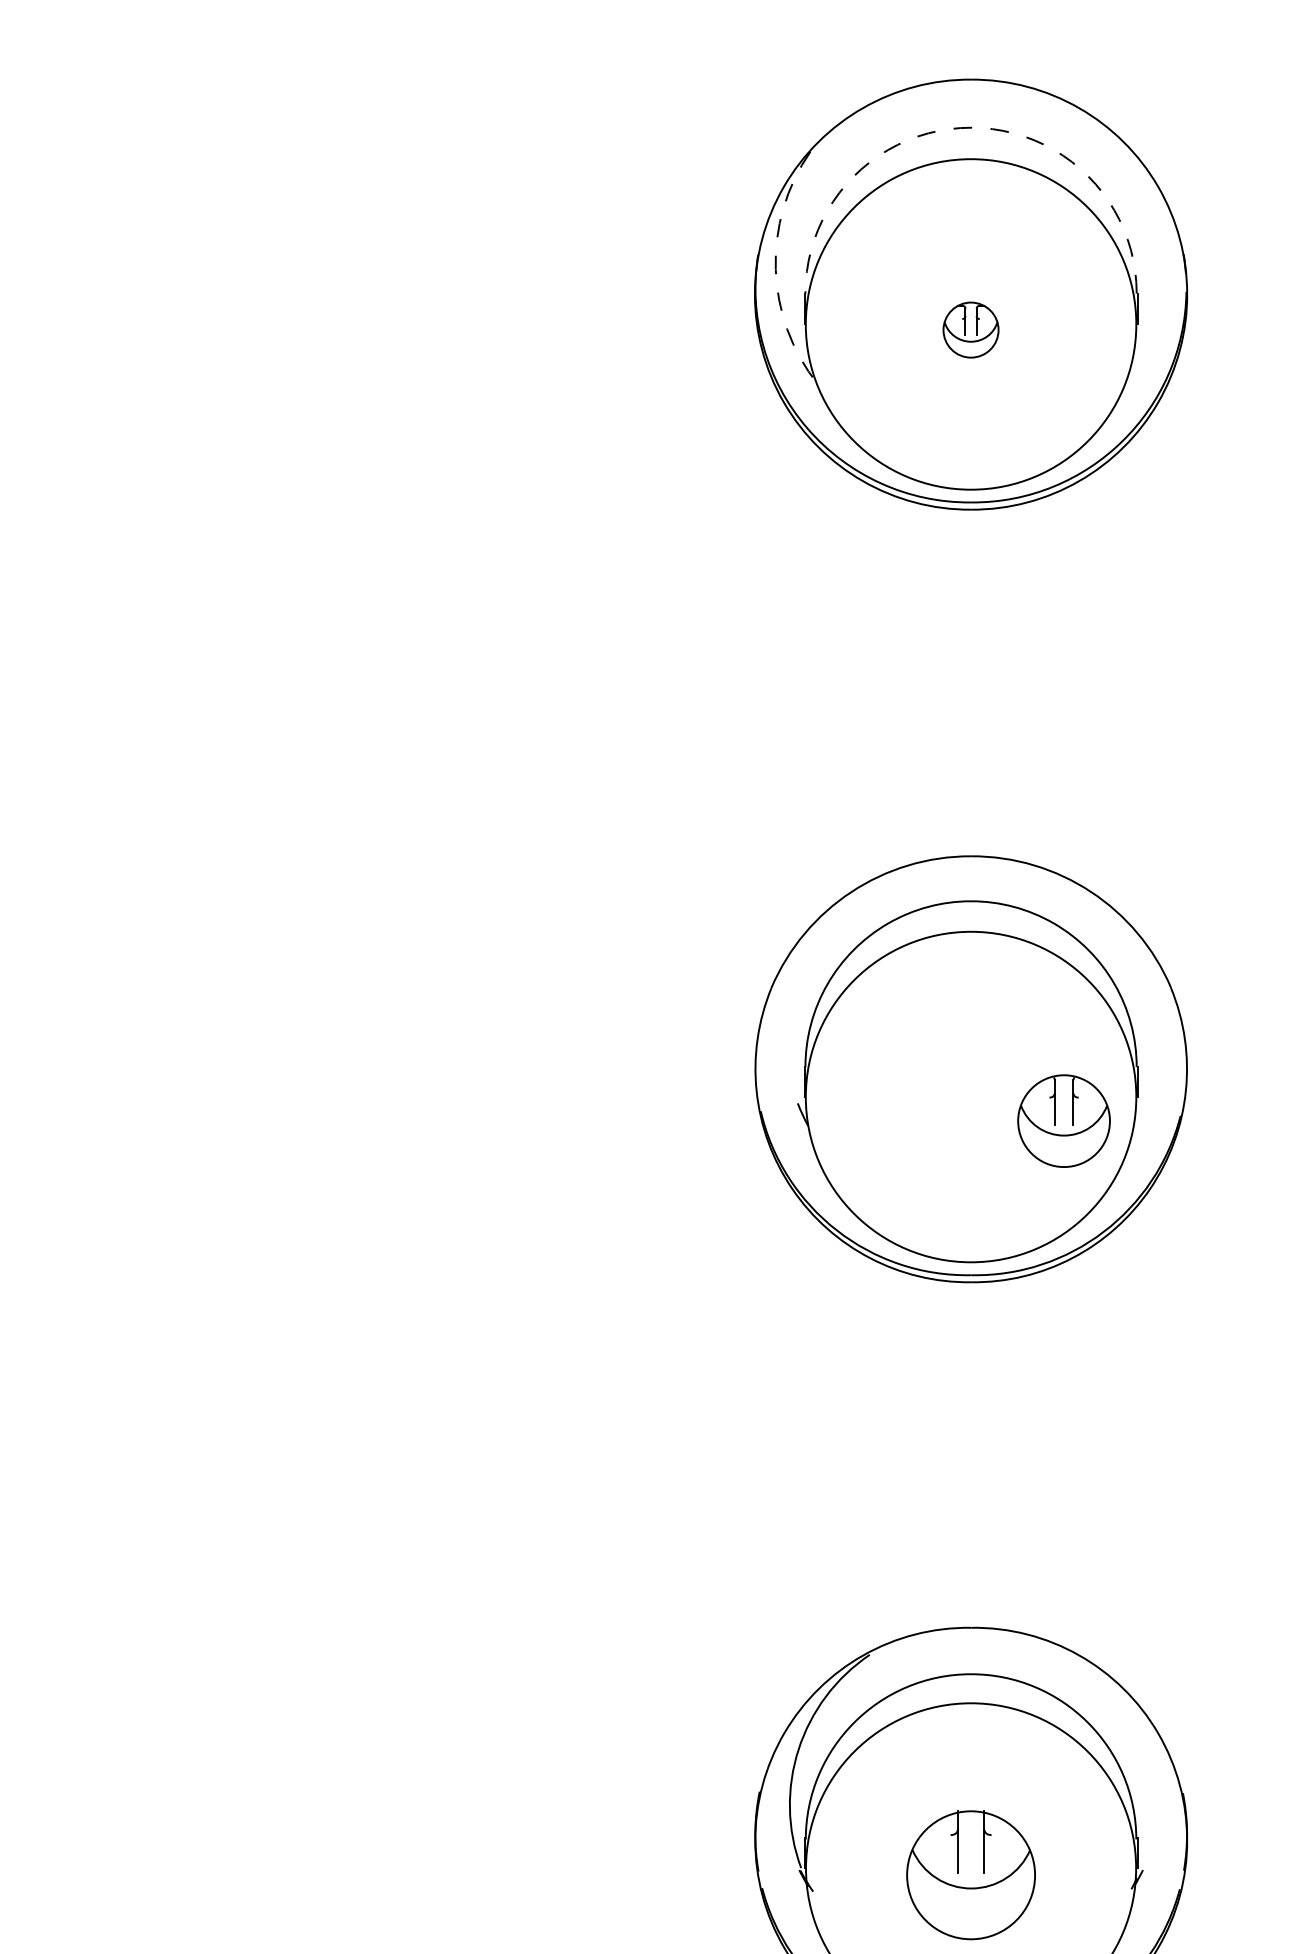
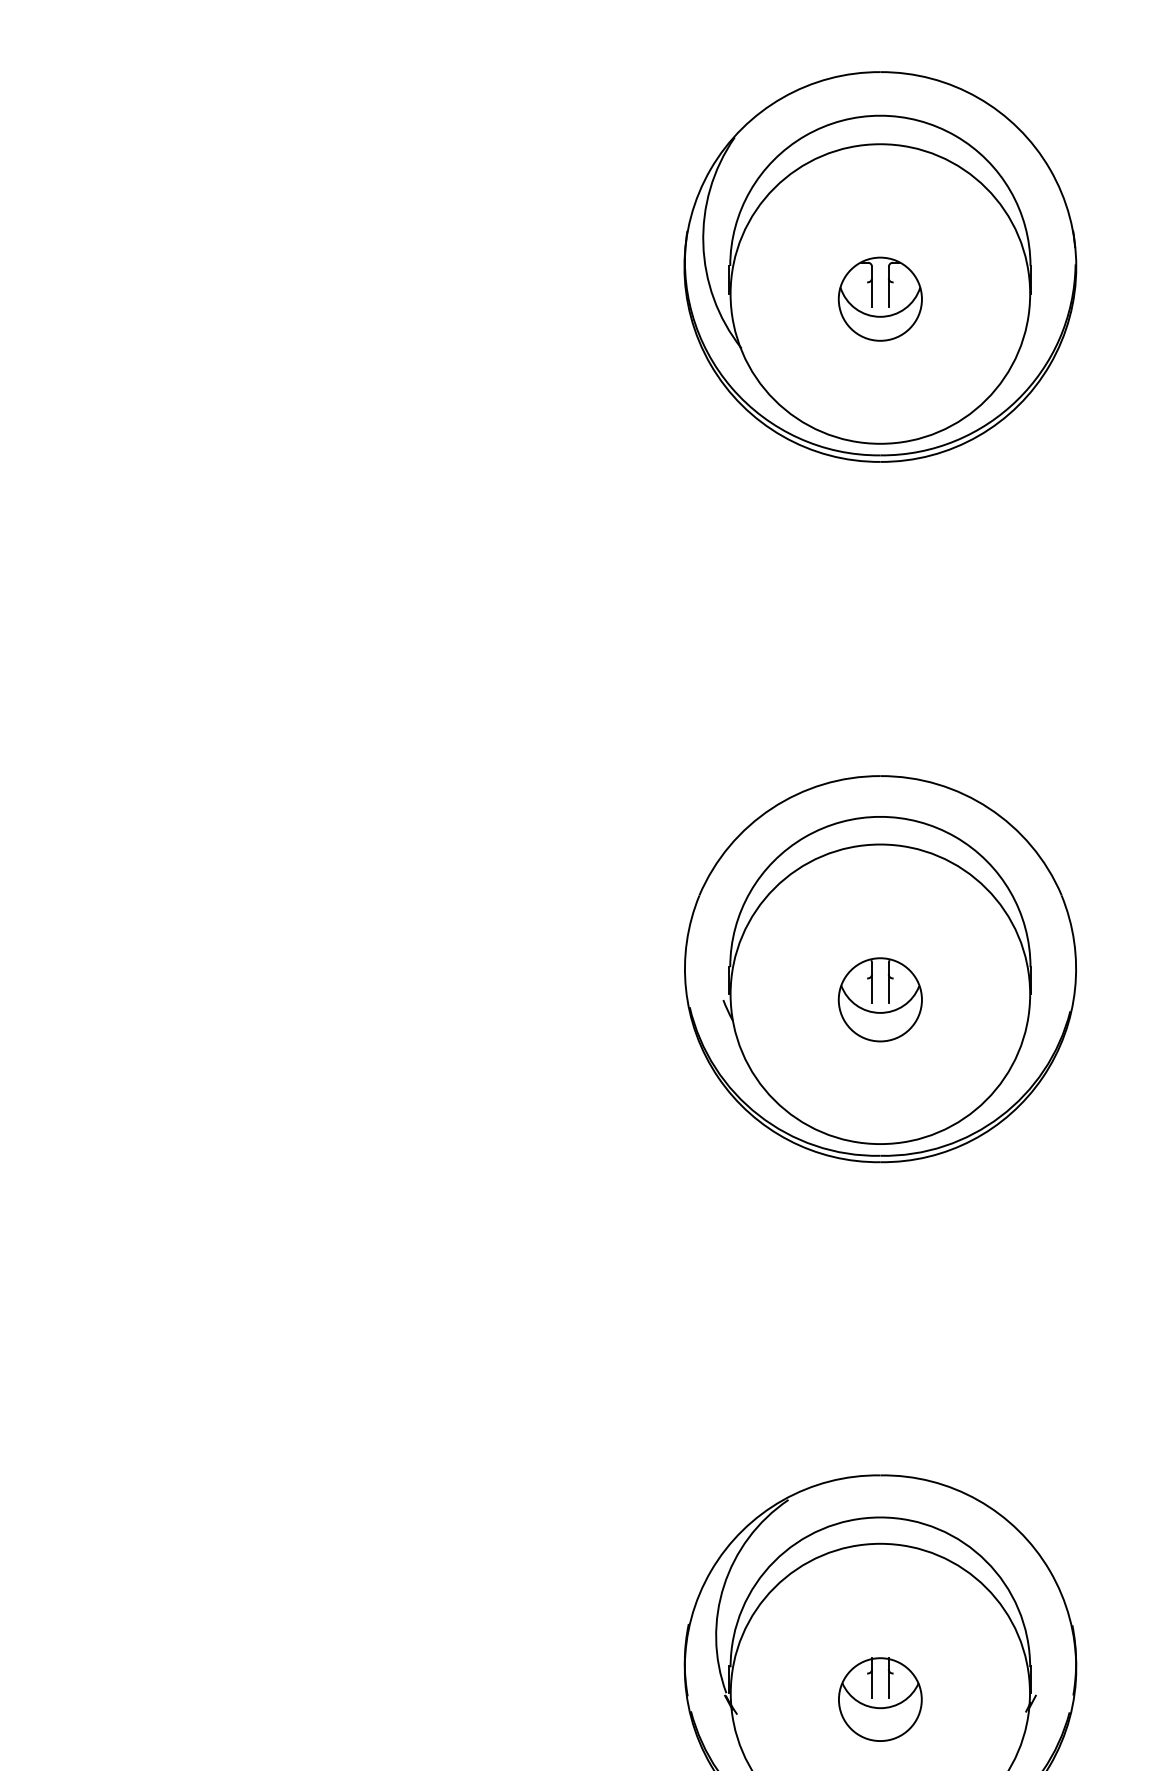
arc: (970, 127) -> (879, 115), dashed -> solid
arc: (775, 269) -> (703, 244), dashed -> solid
part: (970, 329) -> (879, 298), size x1.67
part: (1063, 1120) -> (879, 999), moved
part: (970, 1874) -> (879, 1698), size x0.71

